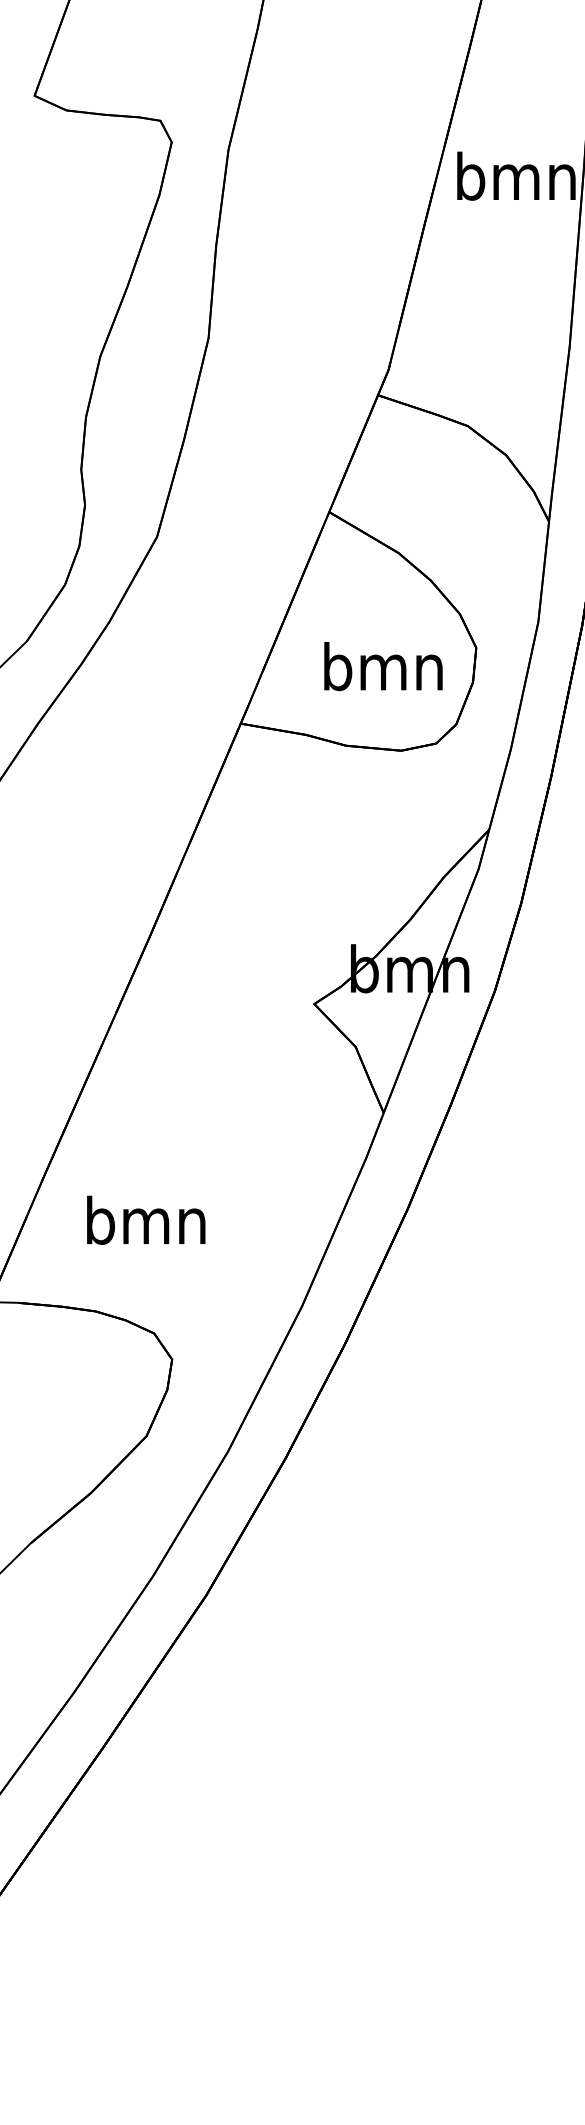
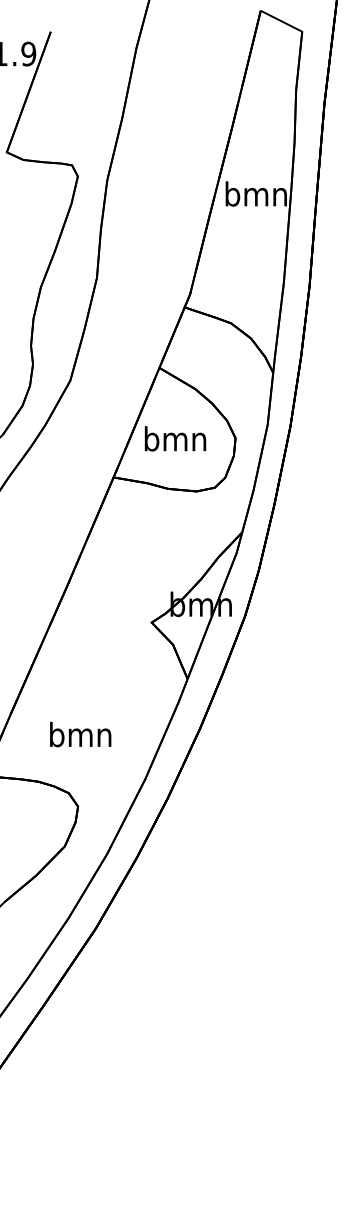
text: (383, 665) -> (175, 438), moved
text: (145, 1220) -> (80, 734), moved

